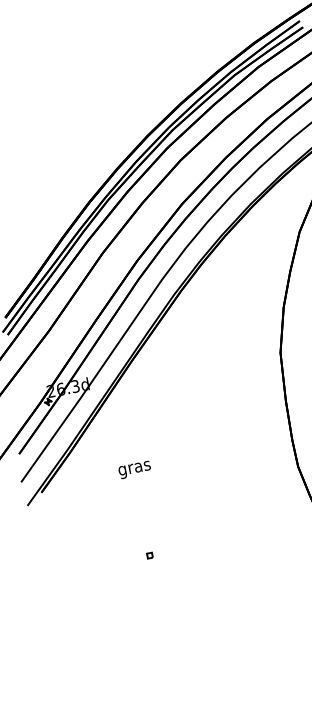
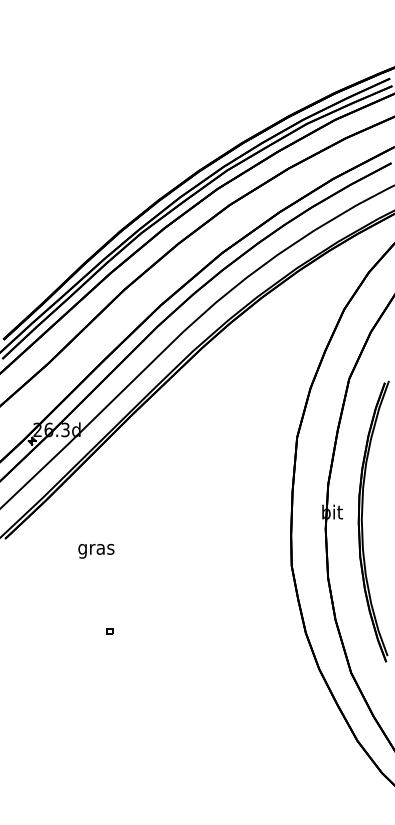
text: (135, 470) -> (96, 551), moved

